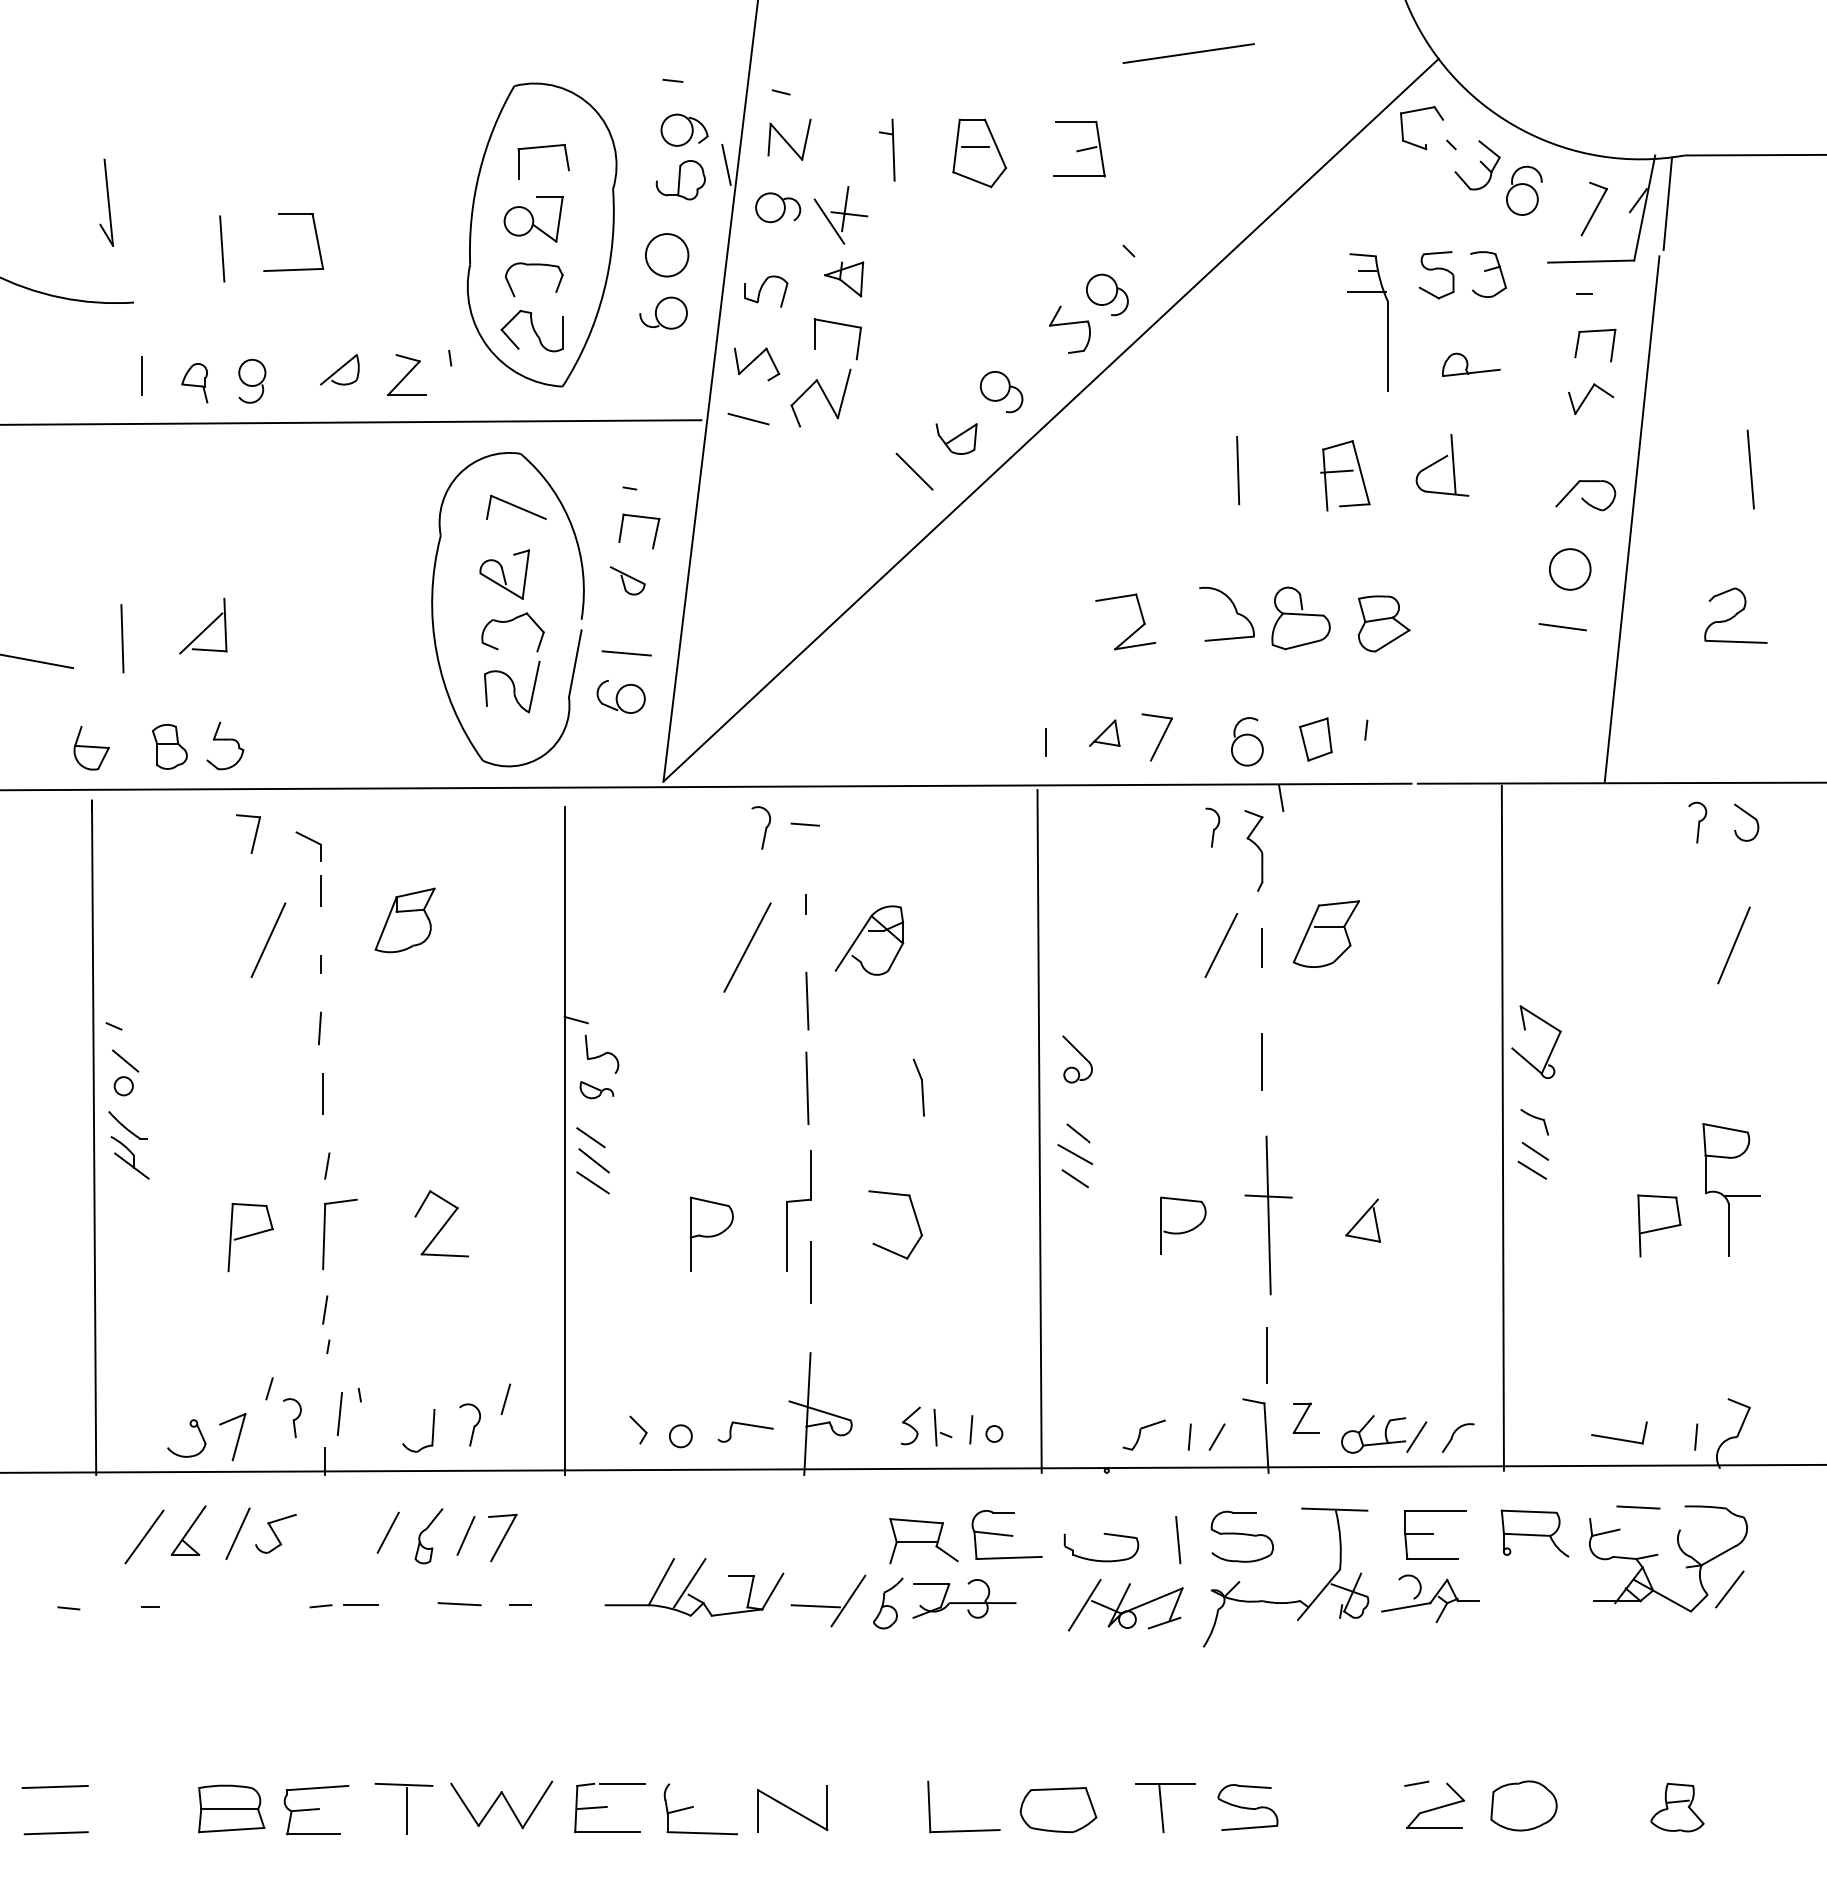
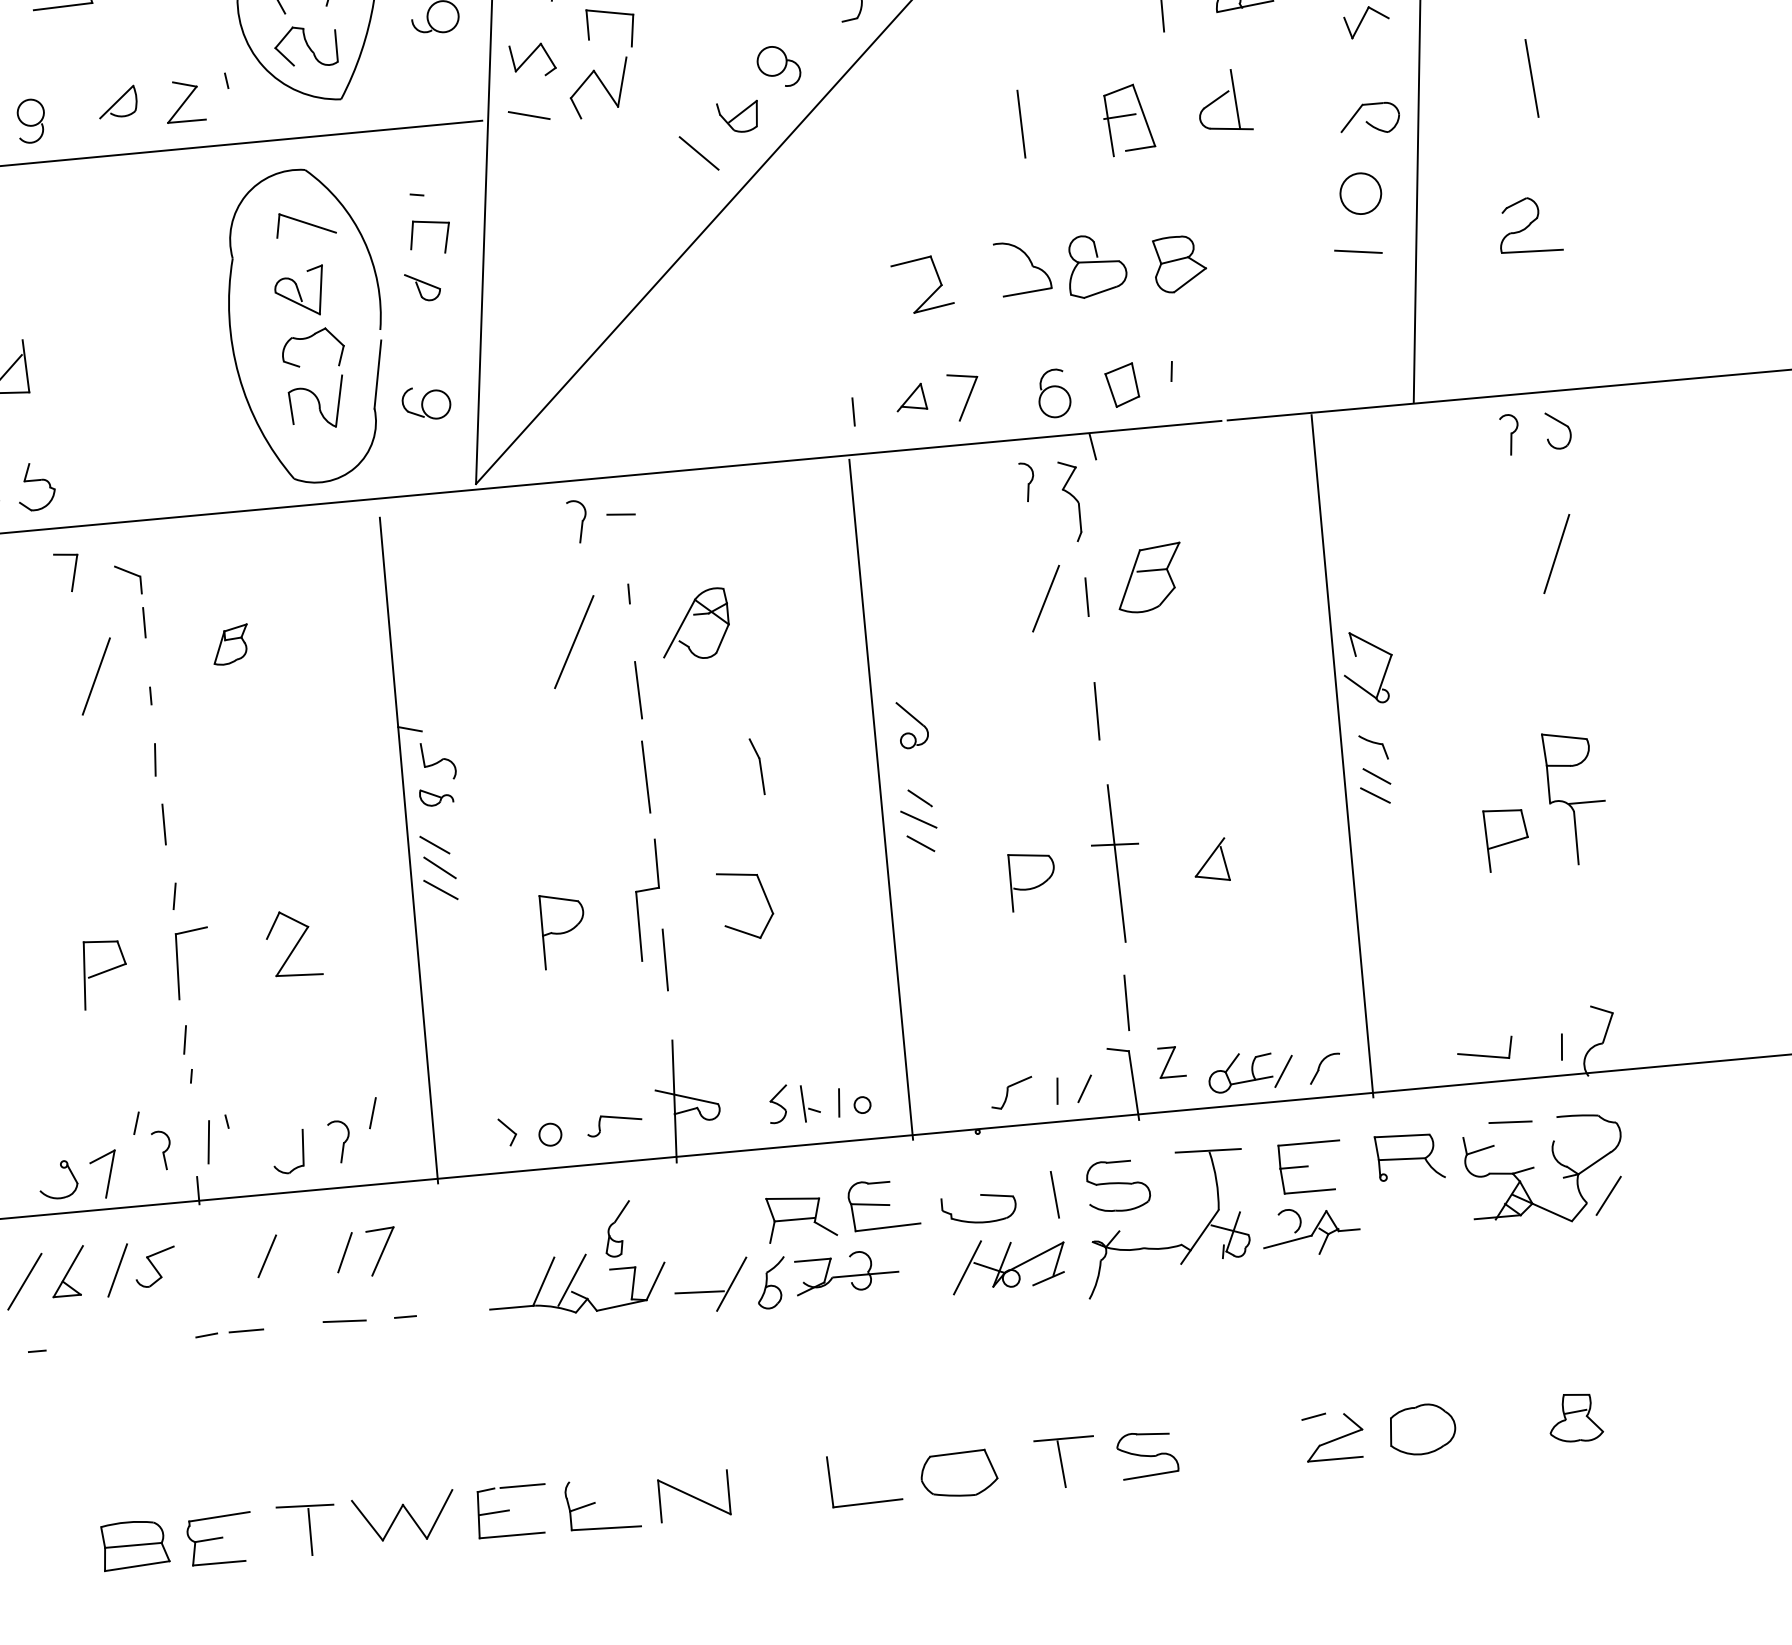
line: (626, 653) -> (428, 359), removed
part: (404, 920) -> (230, 644), size x0.6
part: (426, 1530) -> (615, 1223), moved

